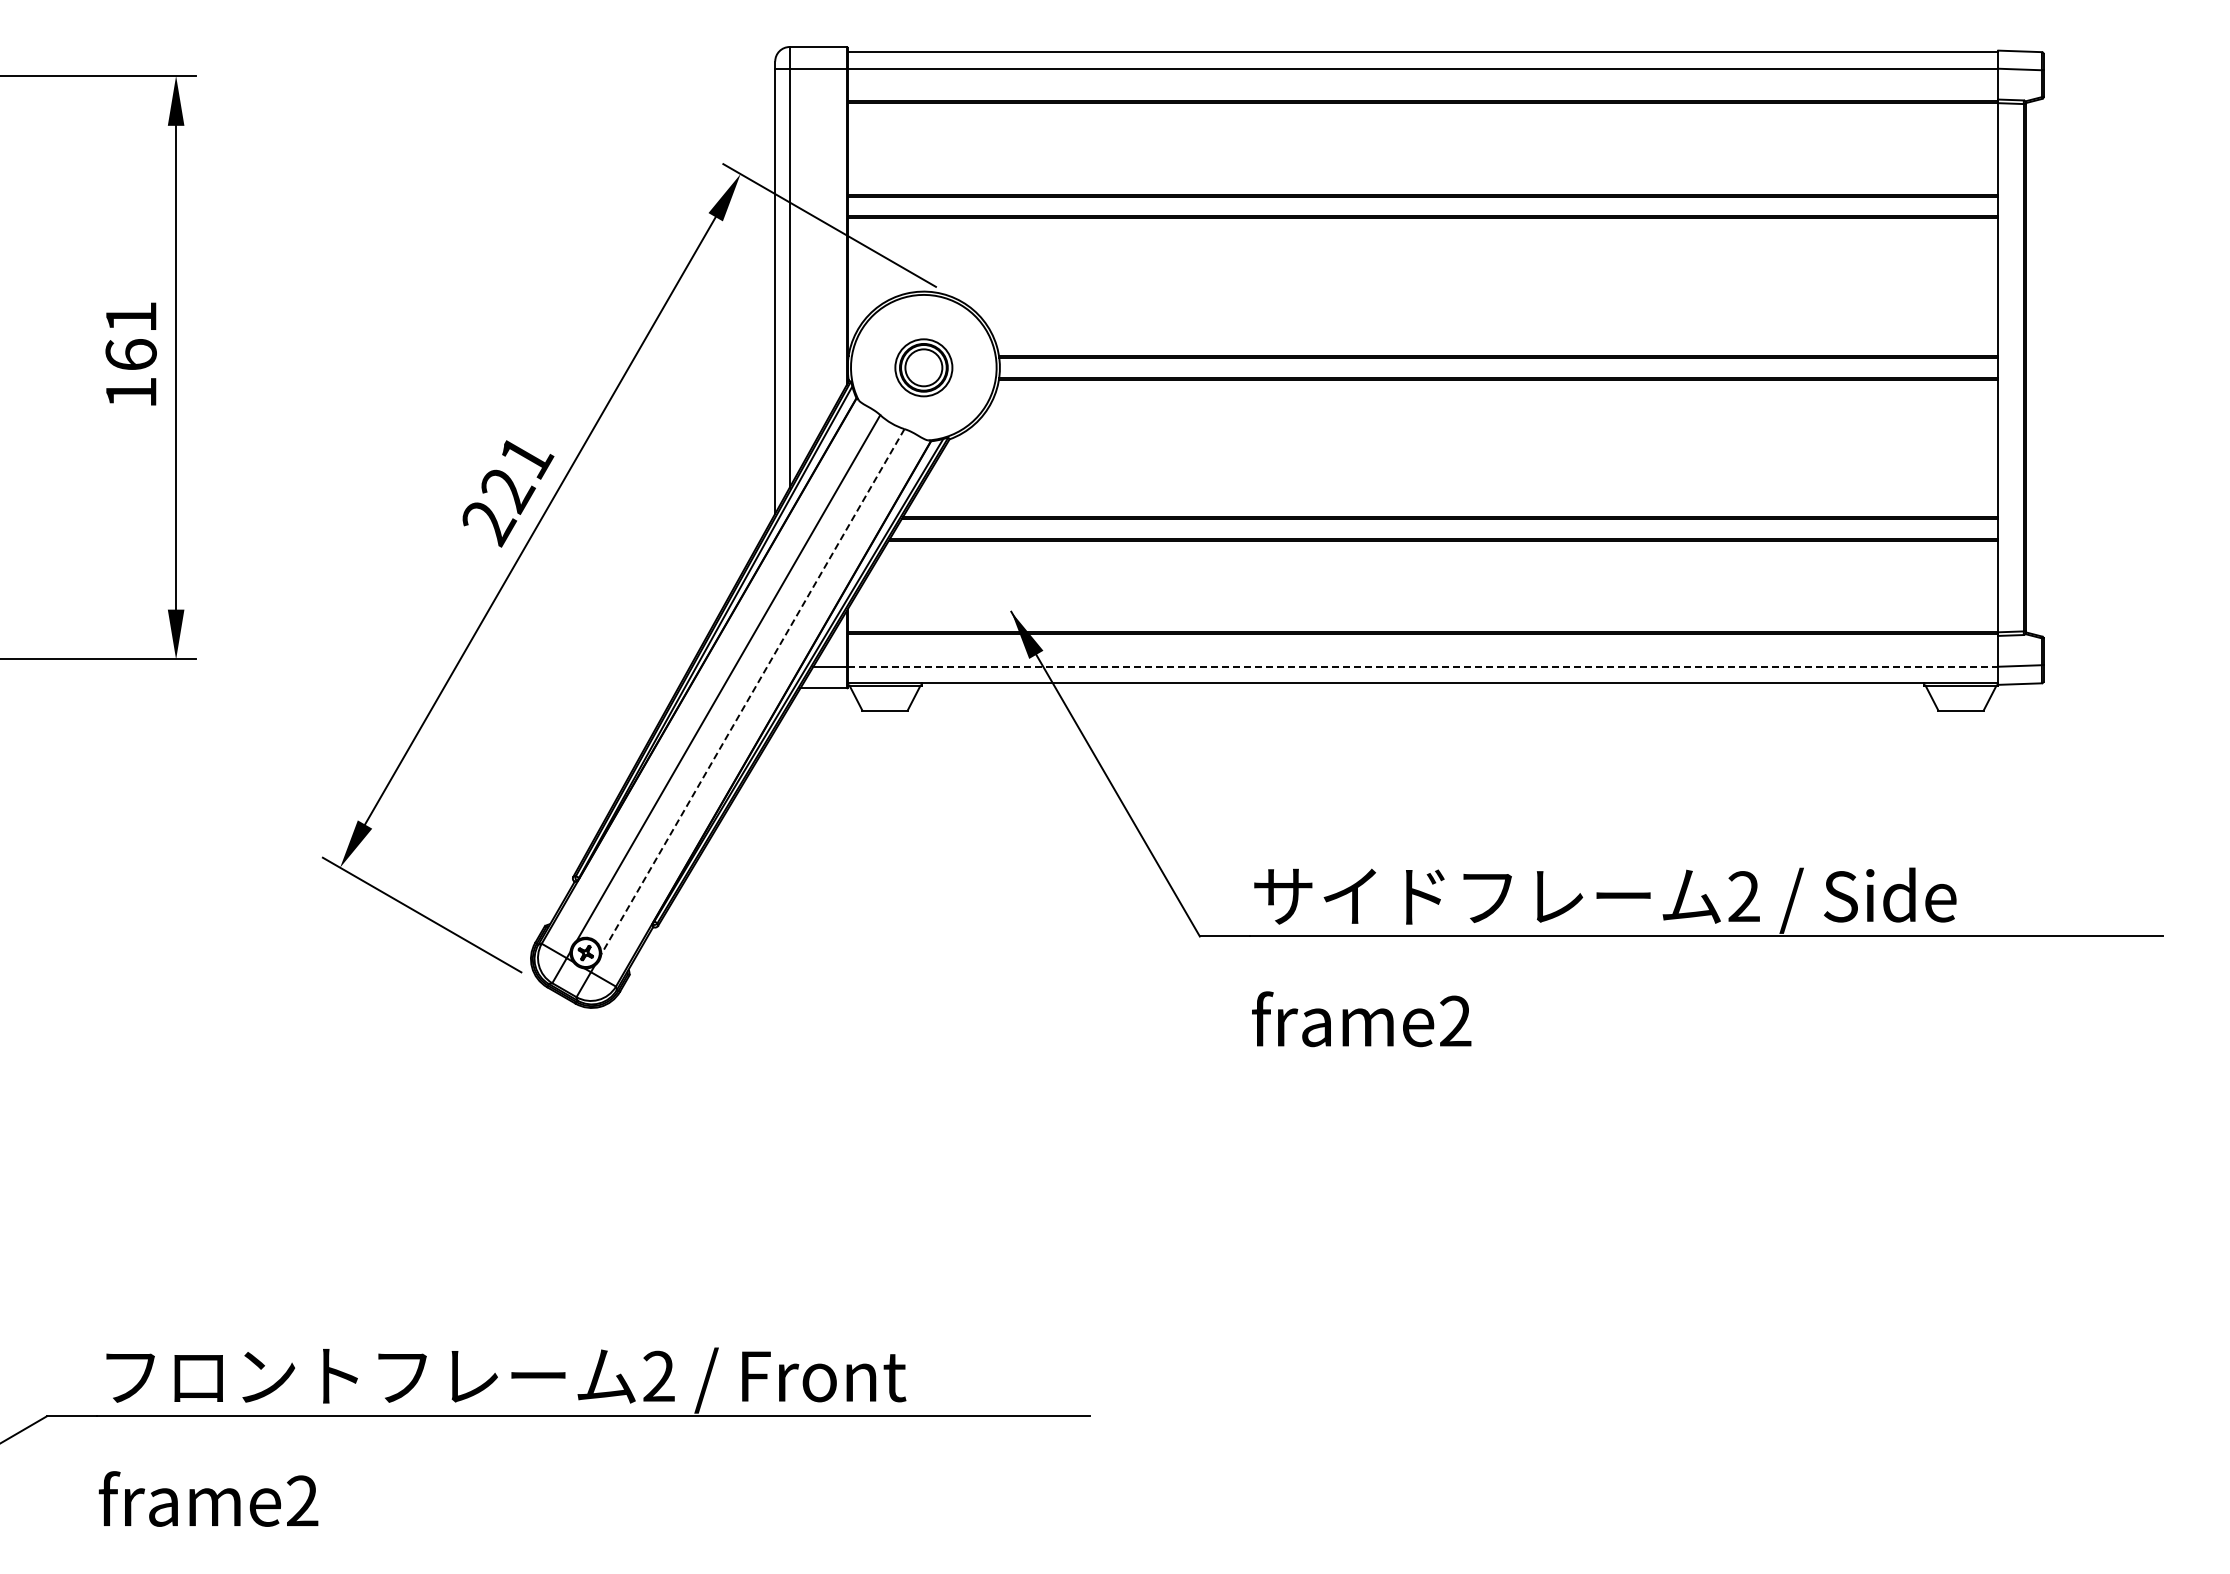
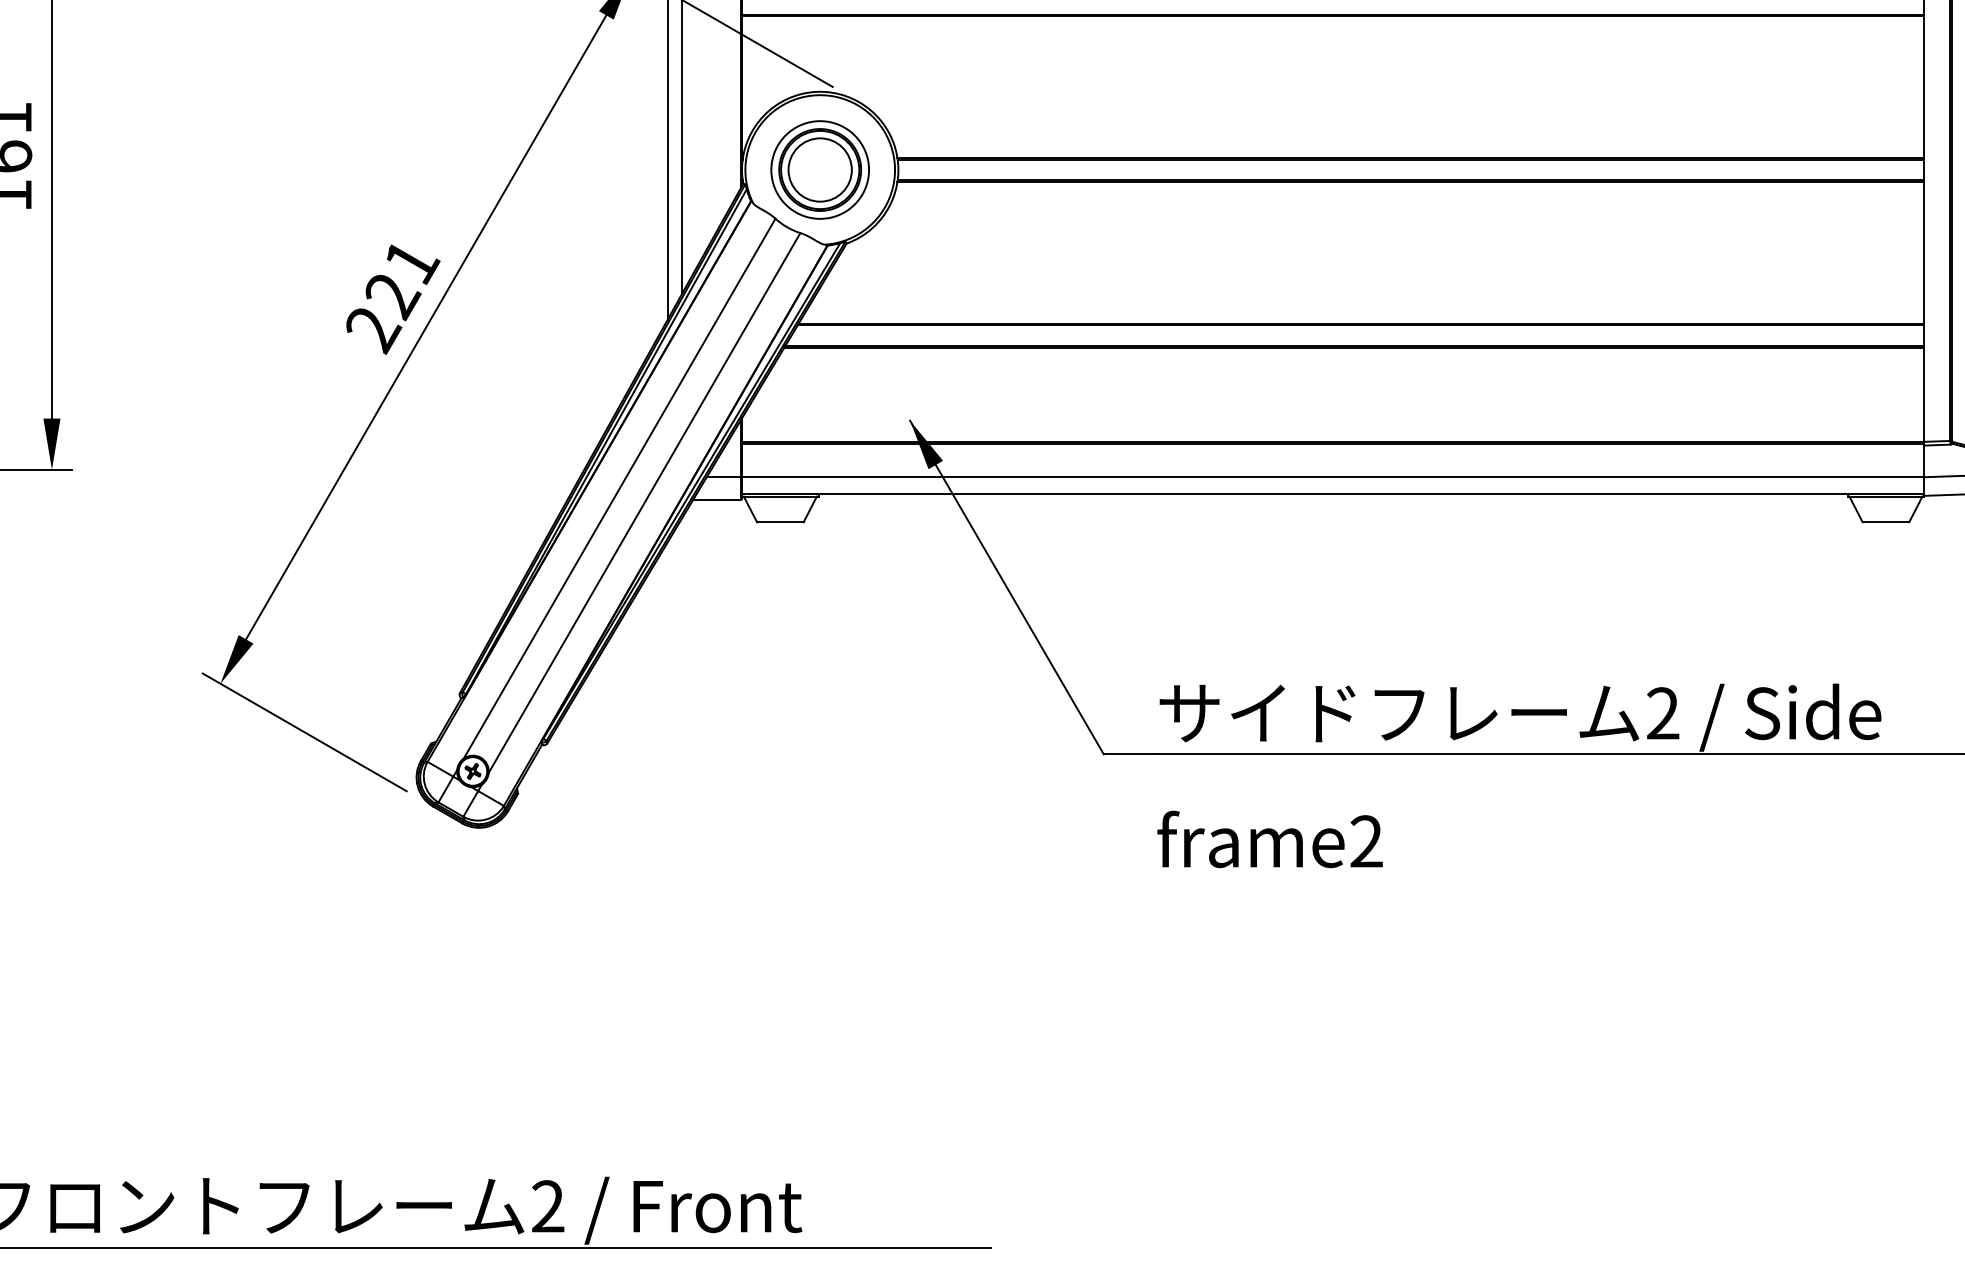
part: (923, 367) -> (819, 169), size x1.67
line: (1423, 666) -> (1333, 476), dashed -> solid
line: (752, 692) -> (644, 503), dashed -> solid

